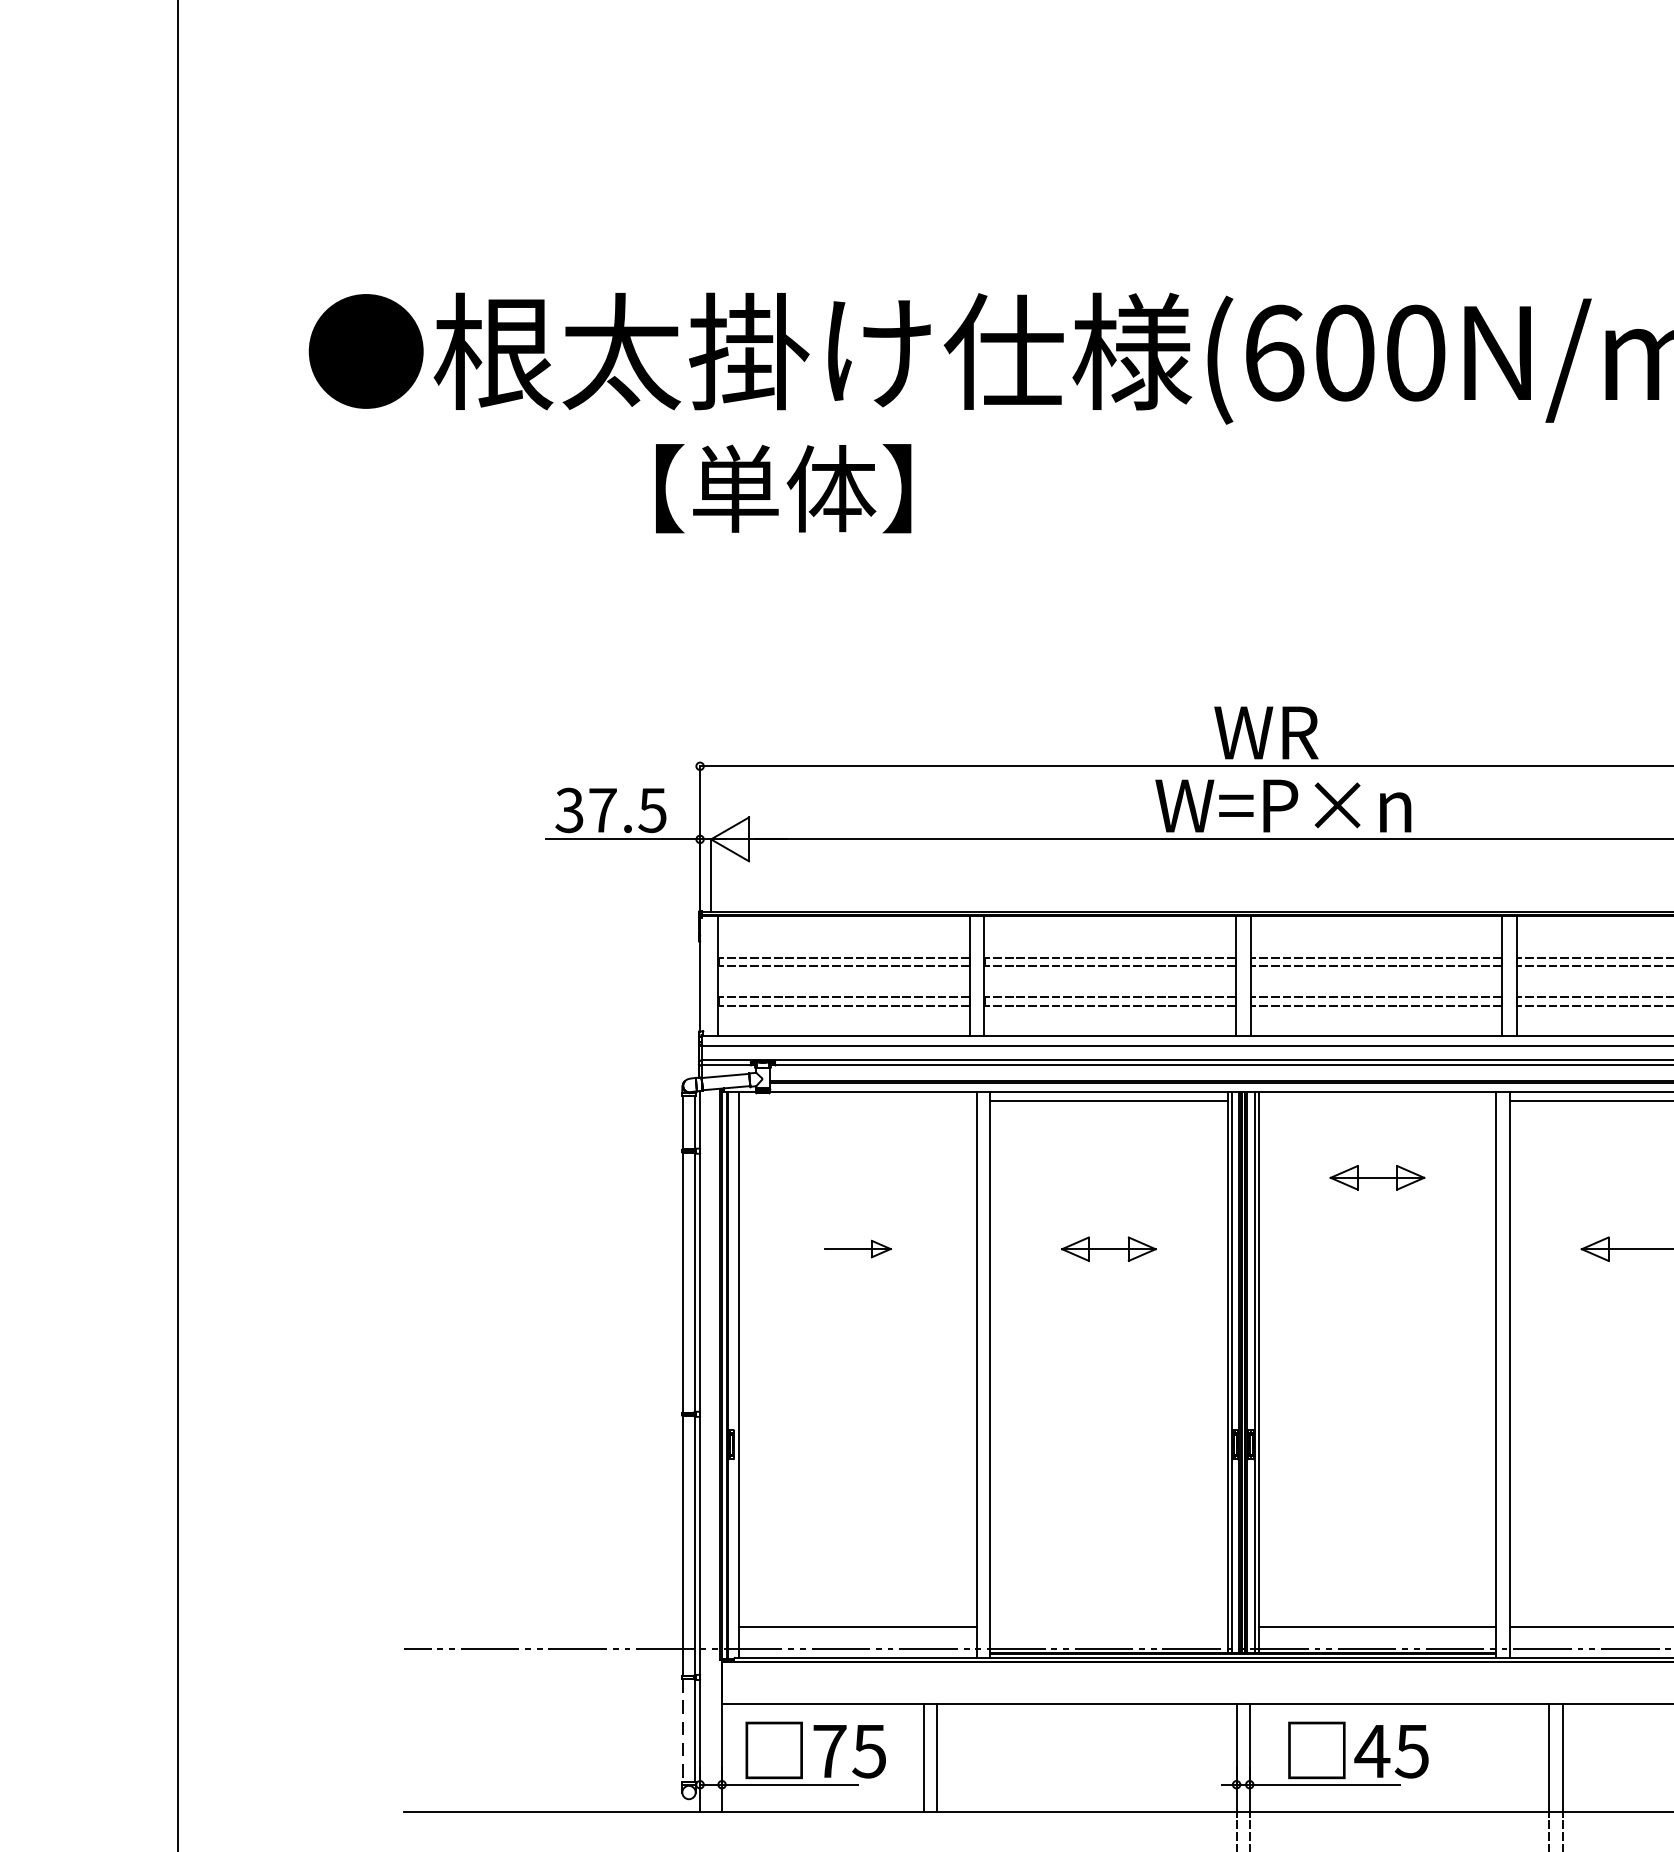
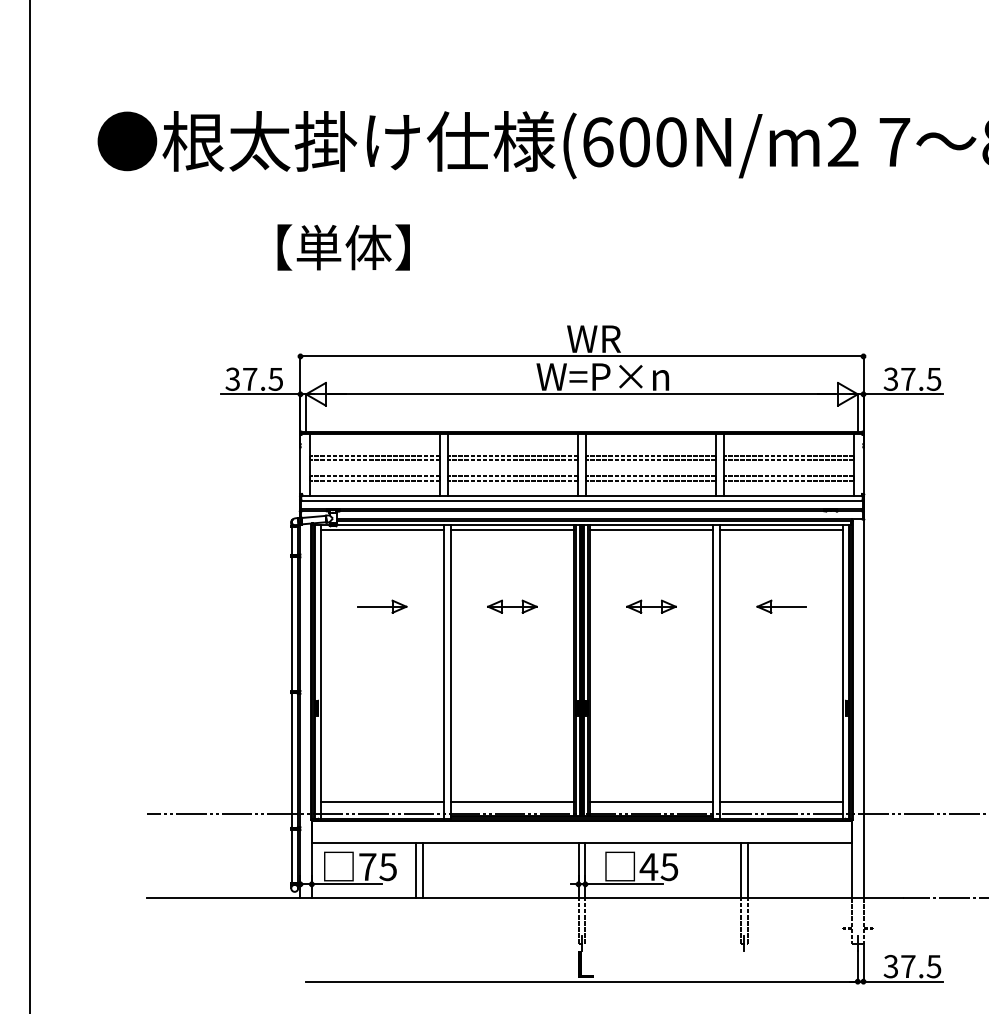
text: (783, 488) -> (343, 247), moved
line: (856, 1102) -> (381, 530), added
line: (1377, 1102) -> (651, 530), added
part: (1377, 1177) -> (651, 606), moved
part: (858, 1248) -> (382, 606), size x1.43
line: (1109, 1626) -> (512, 802), added
line: (682, 1731) -> (291, 856), dashed -> solid

